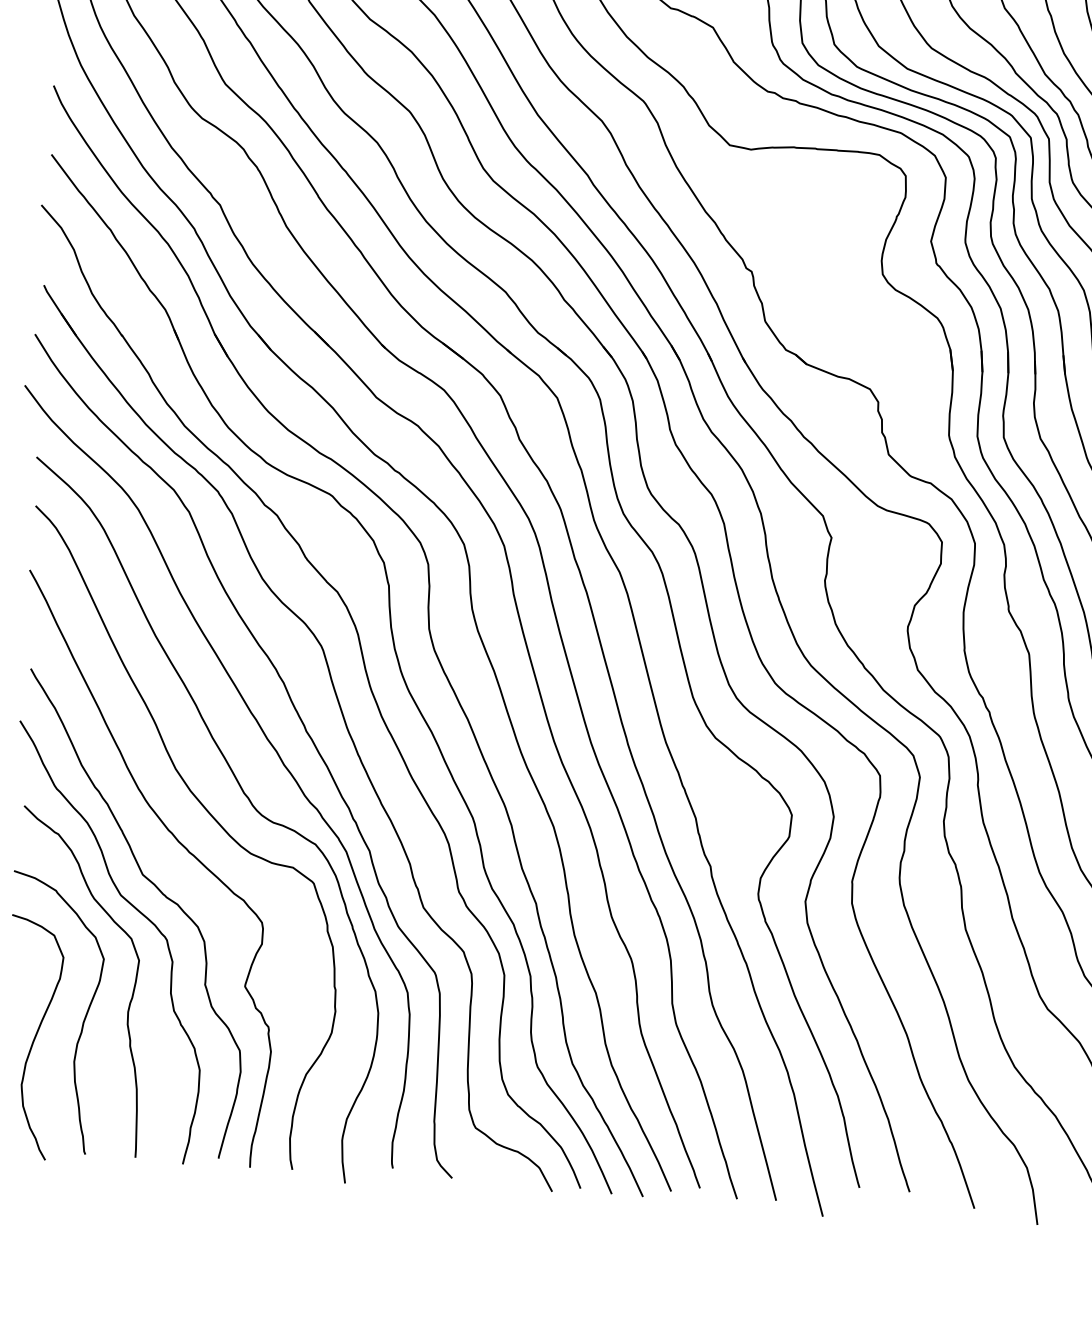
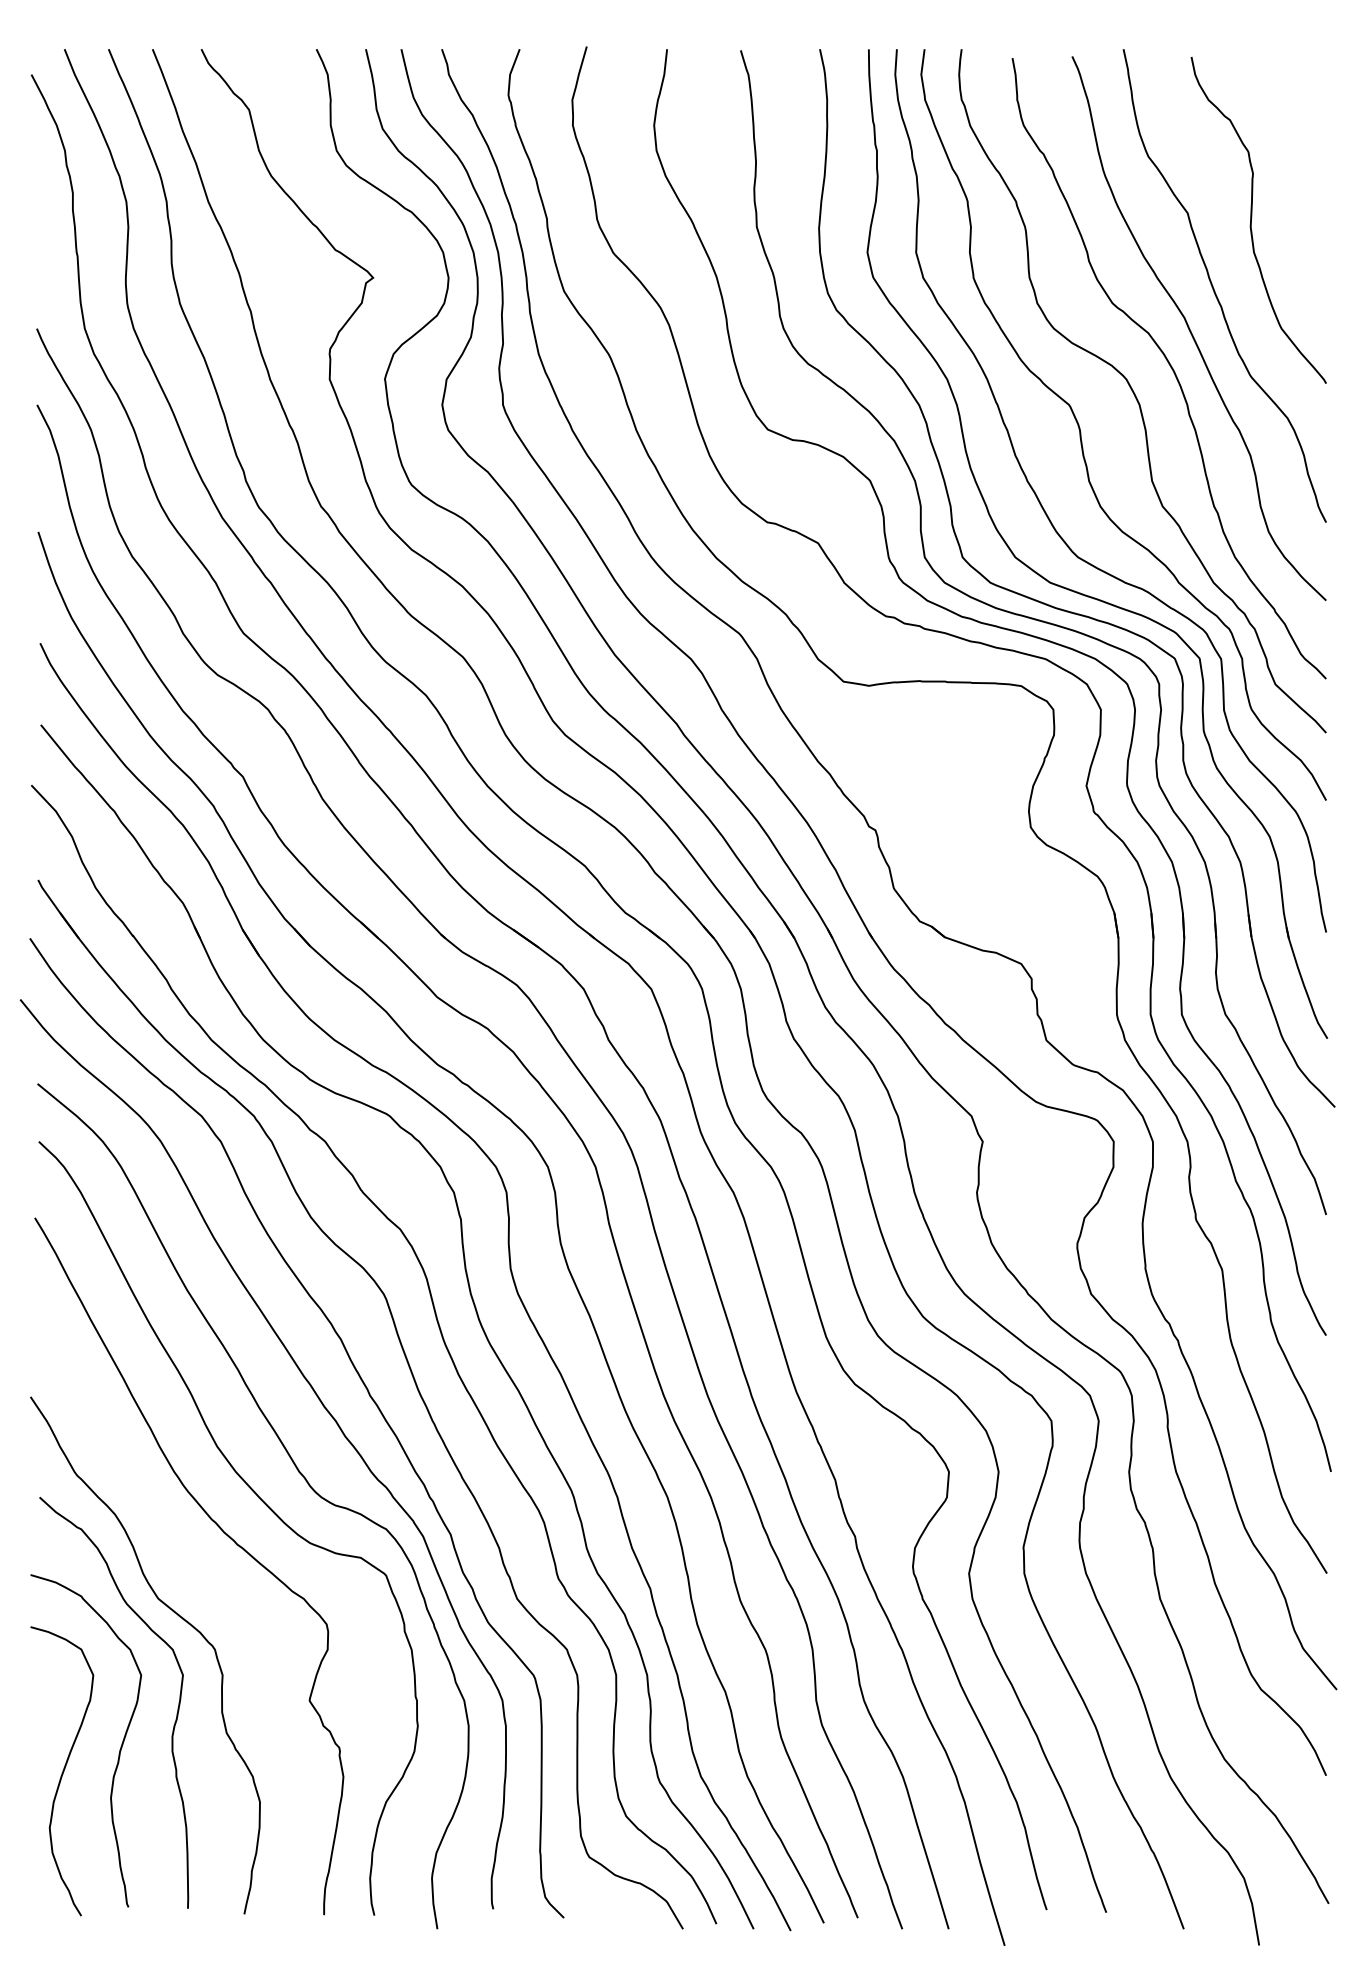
curve: (158, 889) -> (202, 1590), removed

